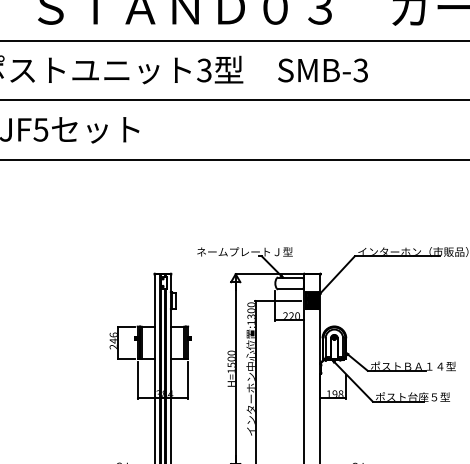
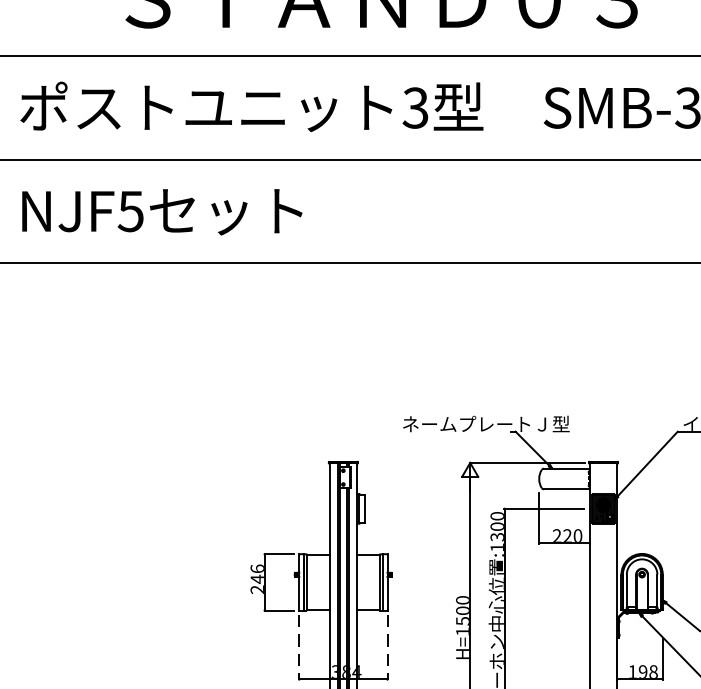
line: (137, 380) -> (299, 648), solid -> dashed
line: (188, 380) -> (387, 648), solid -> dashed

